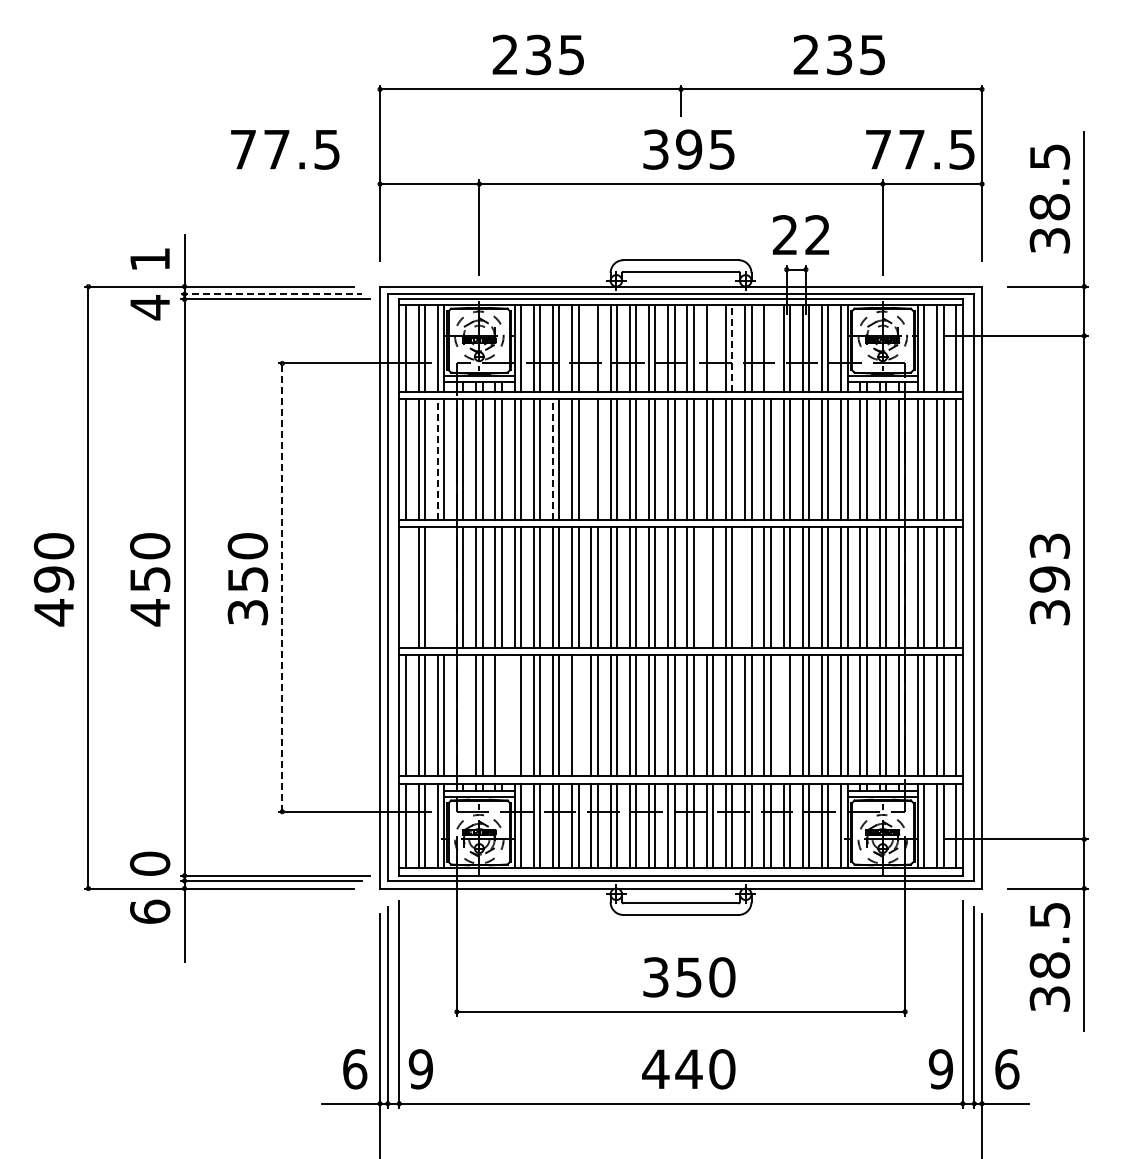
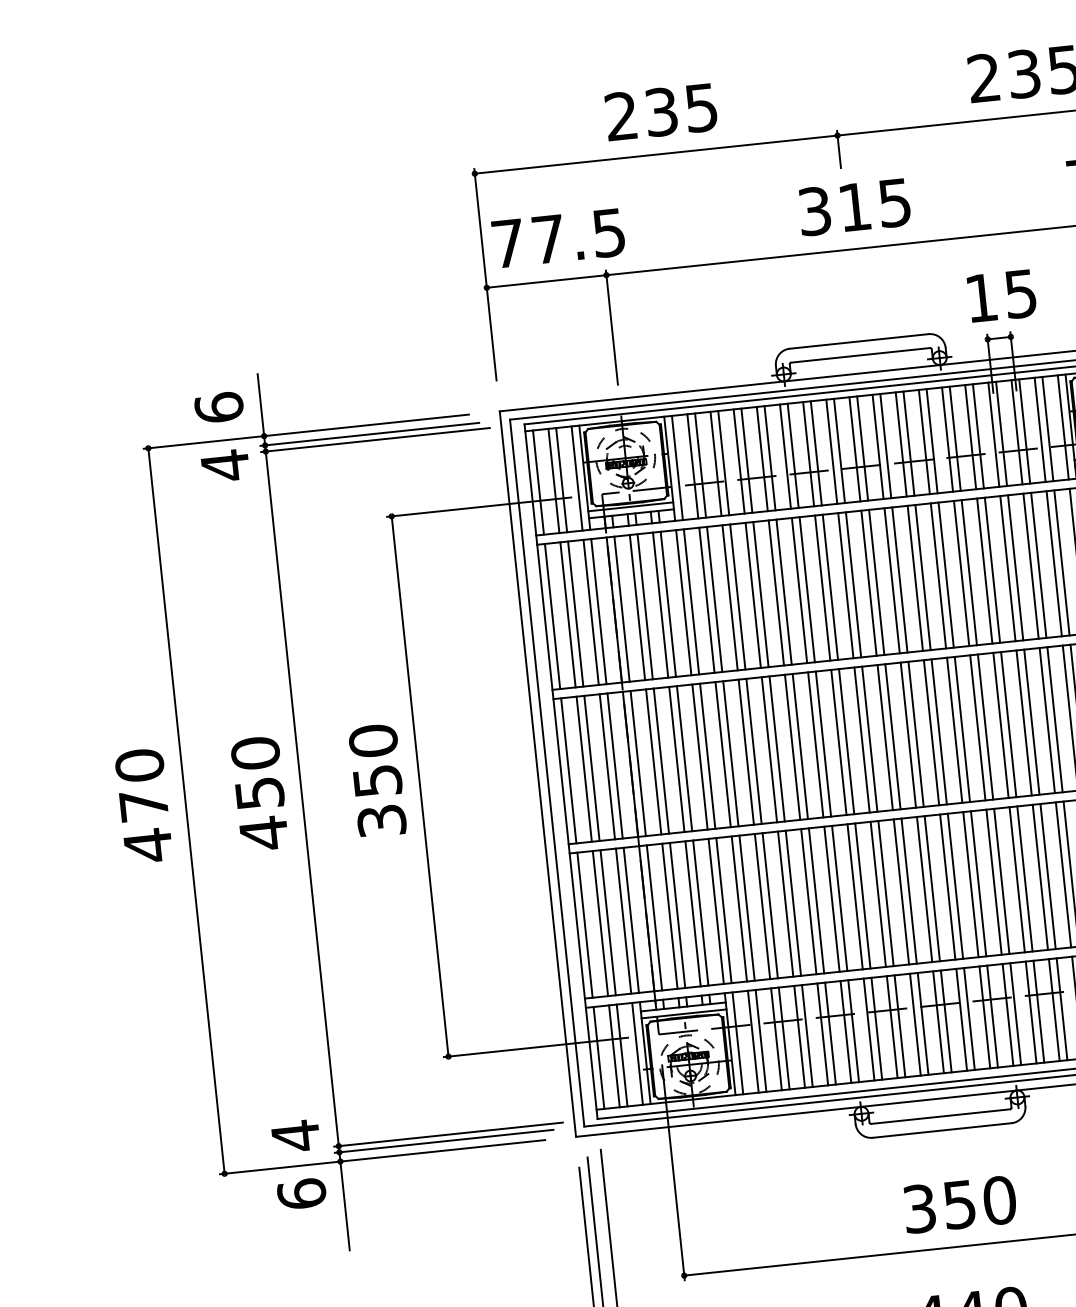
text: (285, 149) -> (558, 238), moved
text: (689, 149) -> (855, 206), 395 -> 315
text: (800, 235) -> (1000, 296), 22 -> 15
text: (150, 259) -> (219, 407), 1 -> 6
line: (271, 294) -> (369, 434), dashed -> solid
line: (732, 347) -> (932, 440), dashed -> solid
line: (591, 348) -> (762, 459), added
line: (713, 348) -> (909, 443), added
line: (770, 348) -> (978, 436), added
line: (437, 459) -> (590, 612), dashed -> solid
line: (552, 459) -> (729, 597), dashed -> solid
line: (591, 459) -> (776, 592), added
text: (53, 579) -> (143, 805), 490 -> 470
line: (282, 587) -> (420, 786), dashed -> solid
line: (405, 587) -> (568, 770), added
line: (437, 587) -> (607, 766), added
line: (444, 587) -> (615, 765), added
line: (706, 587) -> (931, 732), added
line: (745, 587) -> (978, 727), added
line: (463, 715) -> (654, 917), added
line: (501, 715) -> (700, 912), added
line: (514, 715) -> (716, 911), added
line: (578, 715) -> (793, 903), added
line: (783, 715) -> (1040, 877), added
text: (150, 863) -> (296, 1135), 0 -> 4

